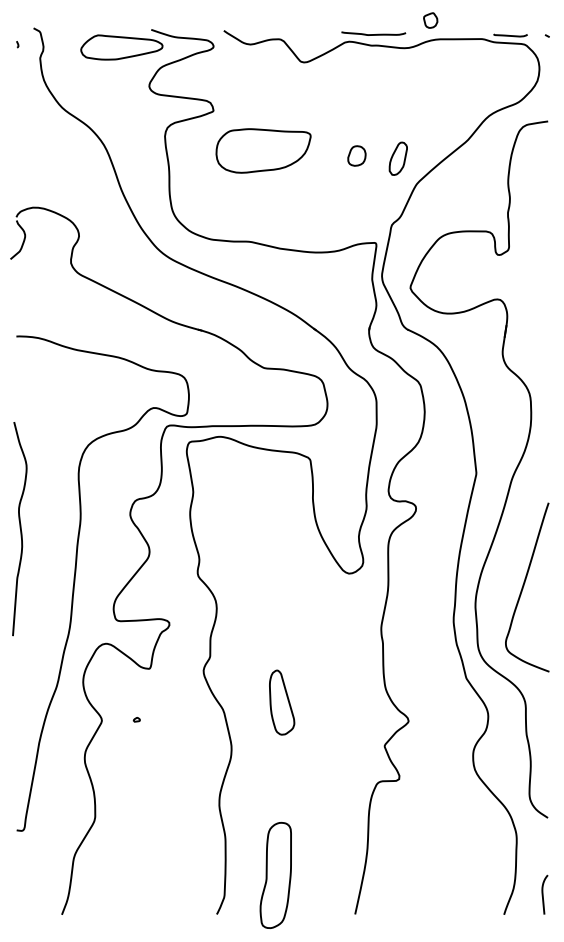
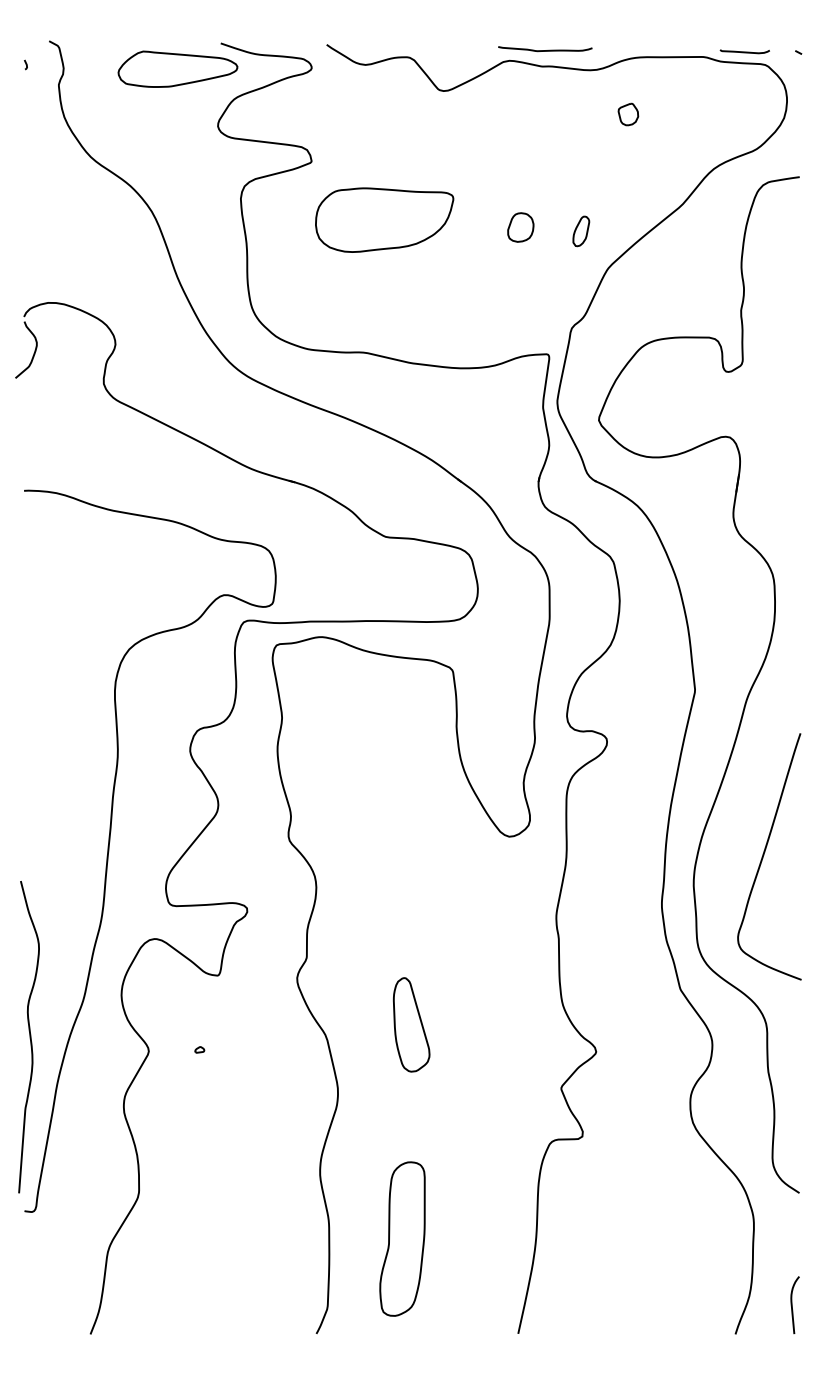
part: (430, 20) -> (628, 114), moved
part: (398, 158) -> (581, 231), size x0.62
curve: (19, 528) -> (28, 1036), moved
part: (275, 875) -> (402, 1239), moved

